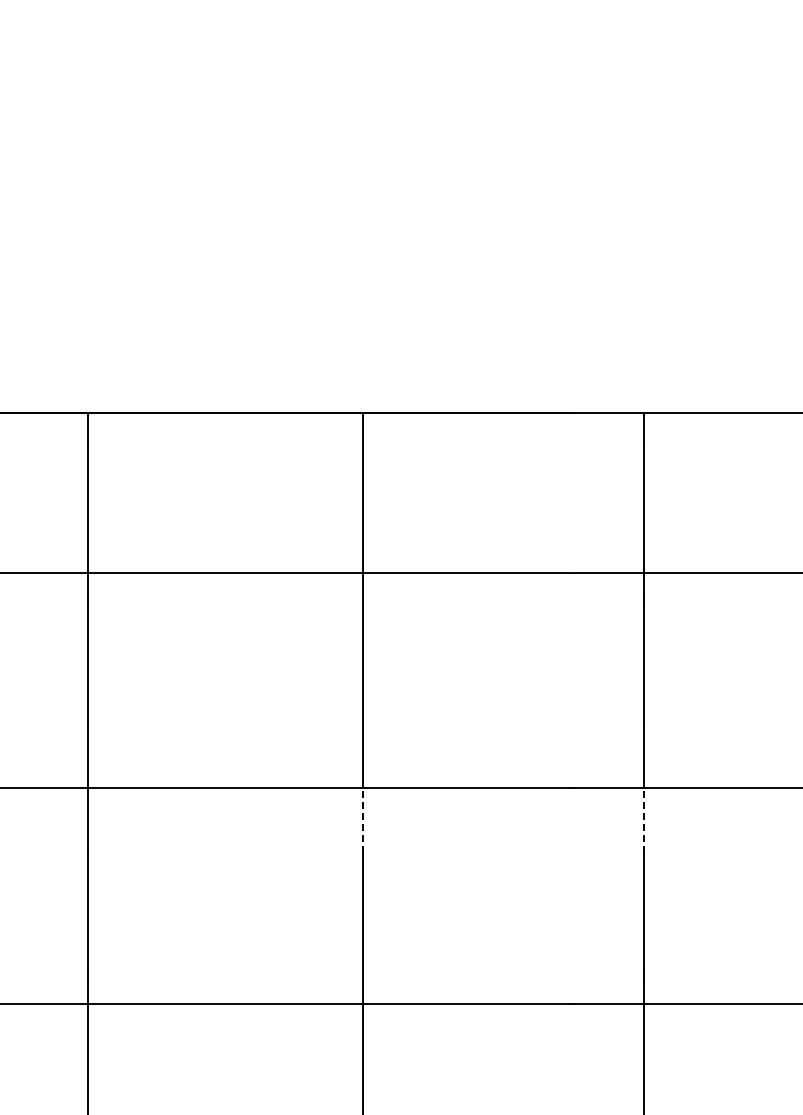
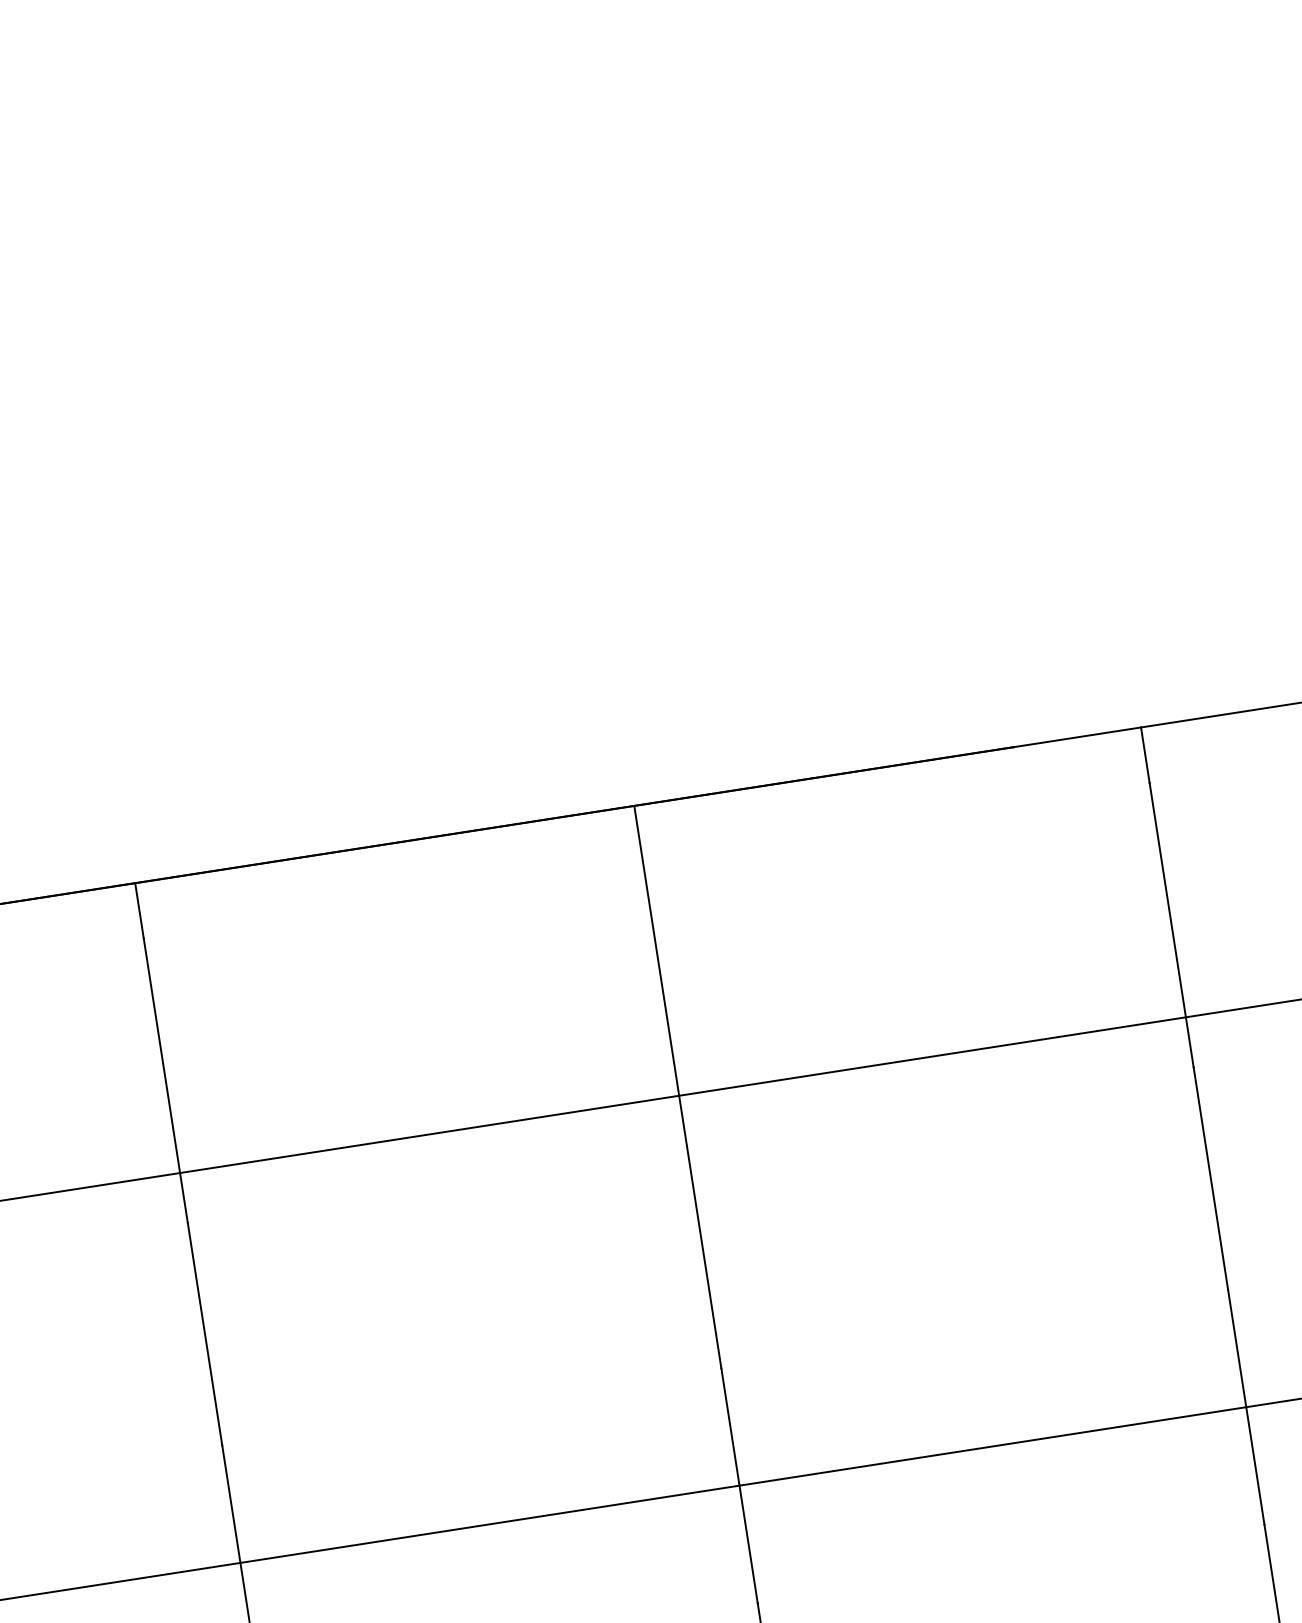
line: (363, 820) -> (748, 1543), dashed -> solid
line: (643, 820) -> (1255, 1465), dashed -> solid

